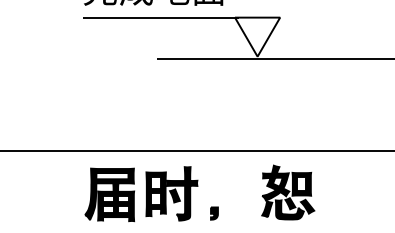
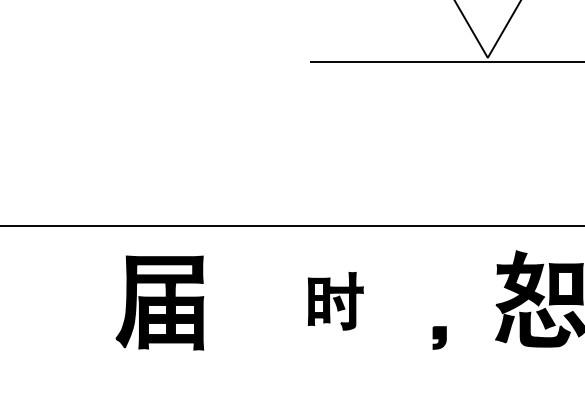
part: (171, 193) -> (335, 300), size x0.6
part: (109, 194) -> (159, 302), moved
part: (214, 213) -> (439, 337), moved

